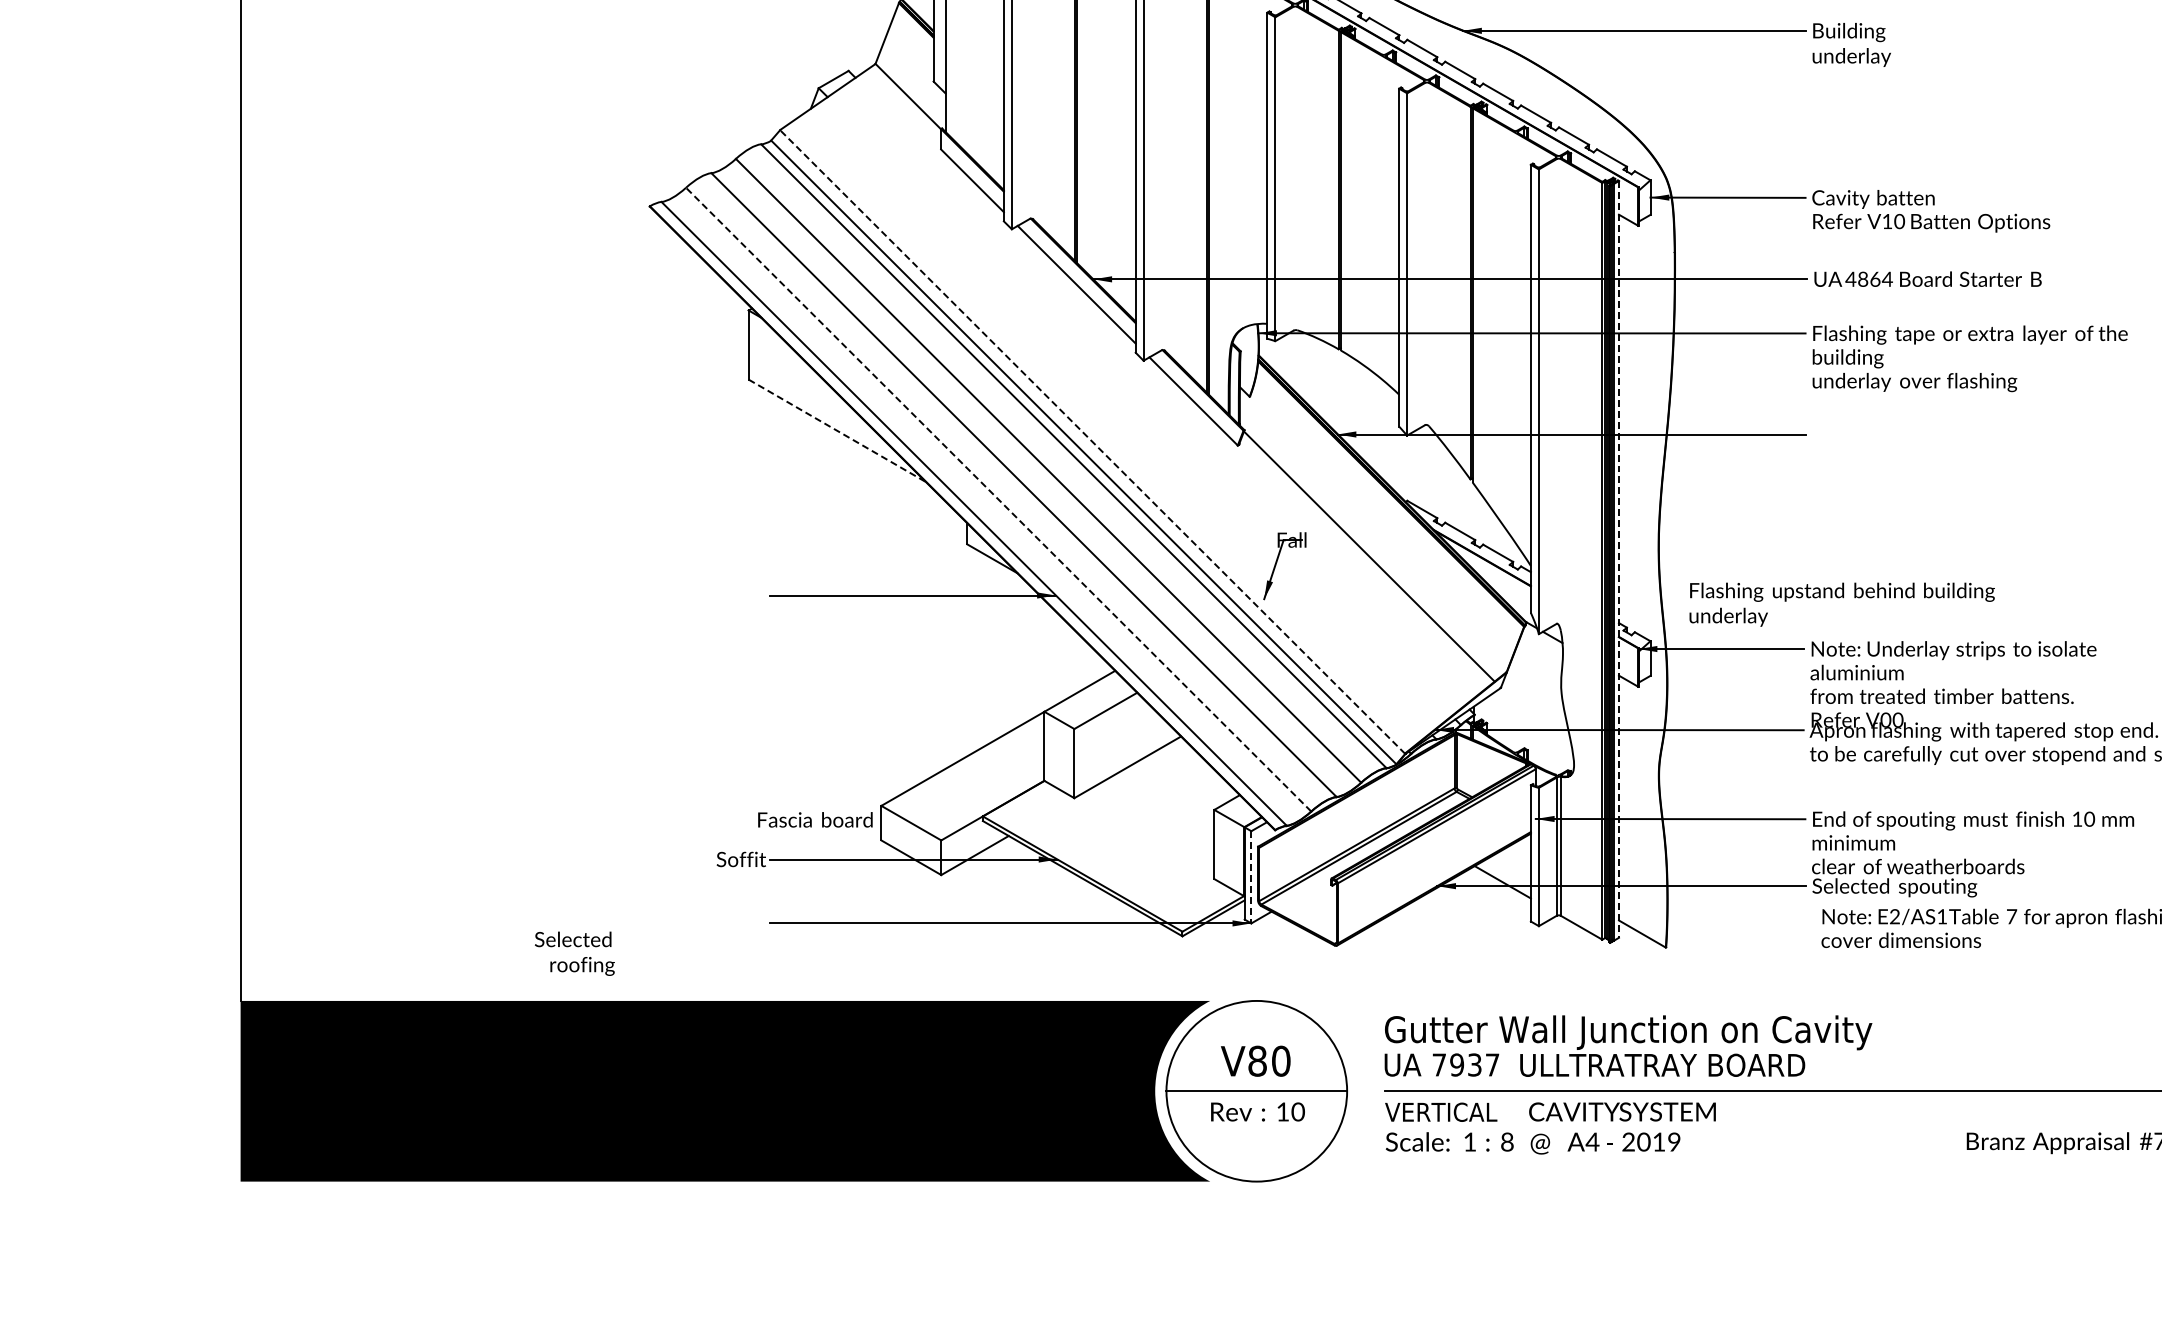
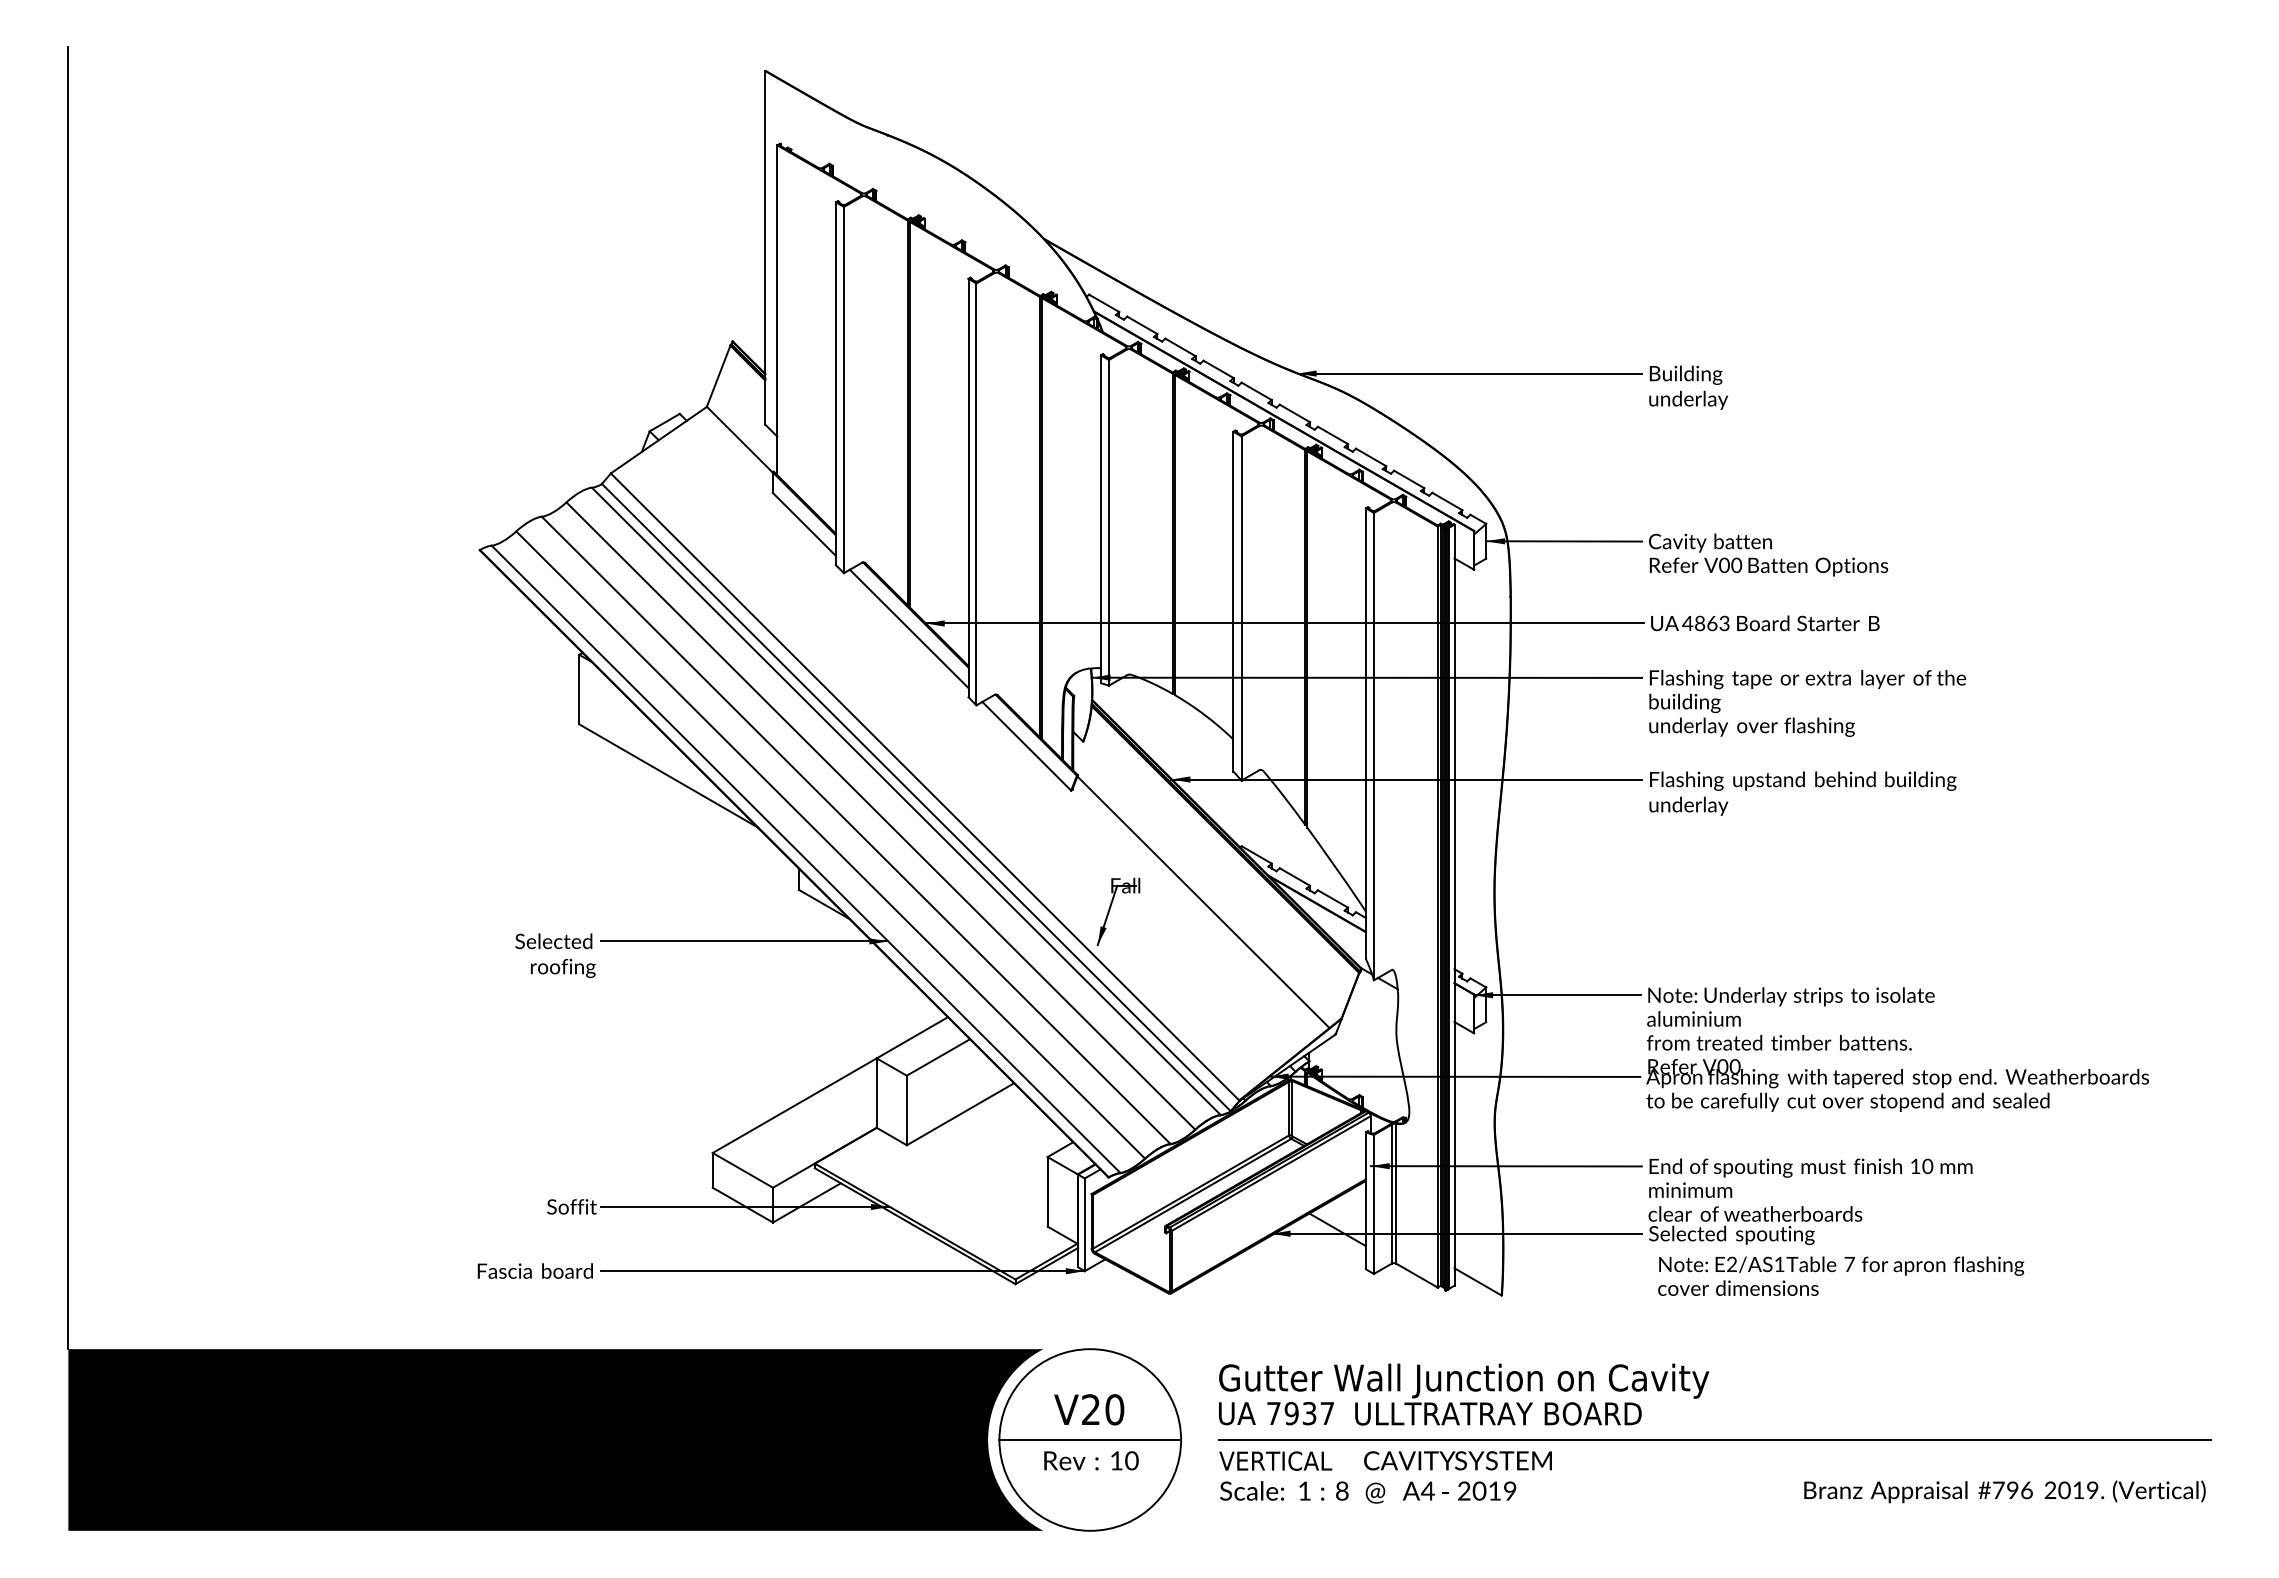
text: (1887, 220) -> (1724, 564), V10 -> V00
text: (1887, 279) -> (1724, 623), 4864 -> 4863
line: (837, 430) -> (668, 775), dashed -> solid
line: (1091, 441) -> (924, 786), dashed -> solid
line: (998, 499) -> (830, 844), dashed -> solid
line: (1618, 559) -> (1454, 905), dashed -> solid
text: (1841, 604) -> (1802, 793), moved
text: (814, 819) -> (534, 1270), moved
line: (1251, 877) -> (1084, 1225), dashed -> solid
text: (574, 953) -> (555, 955), moved
text: (1257, 1060) -> (1090, 1409), V80 -> V20

